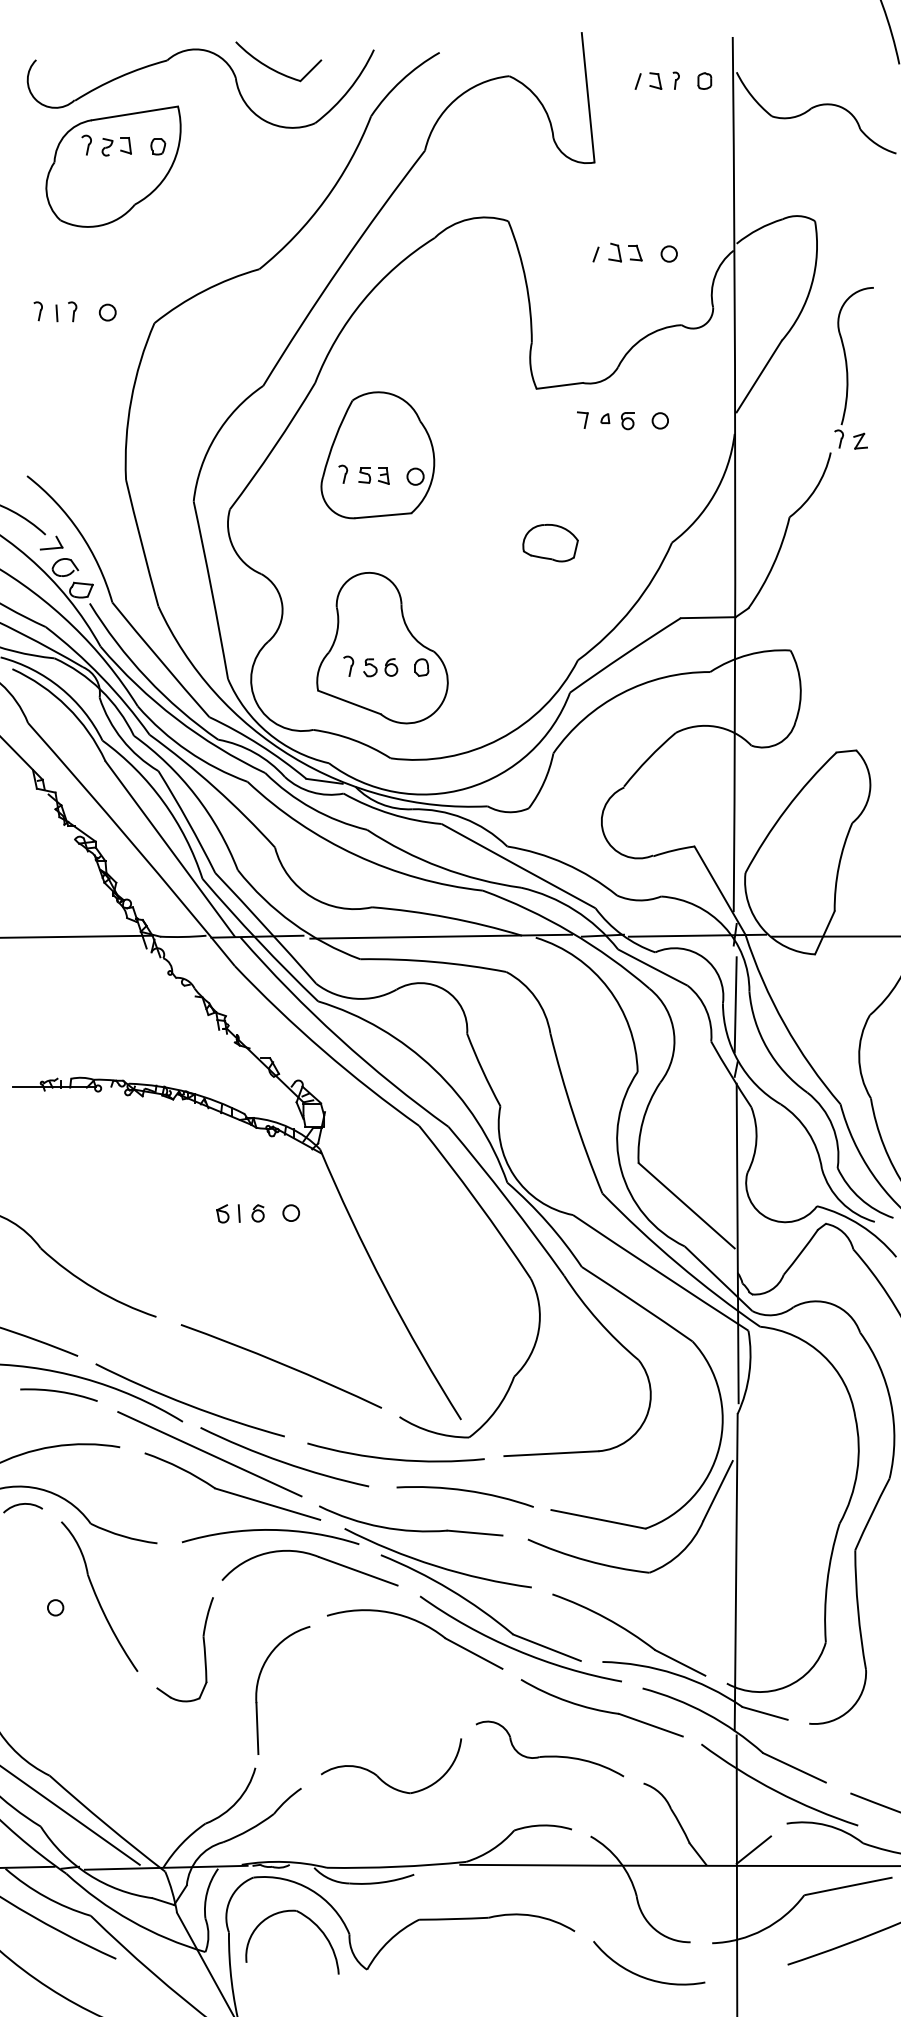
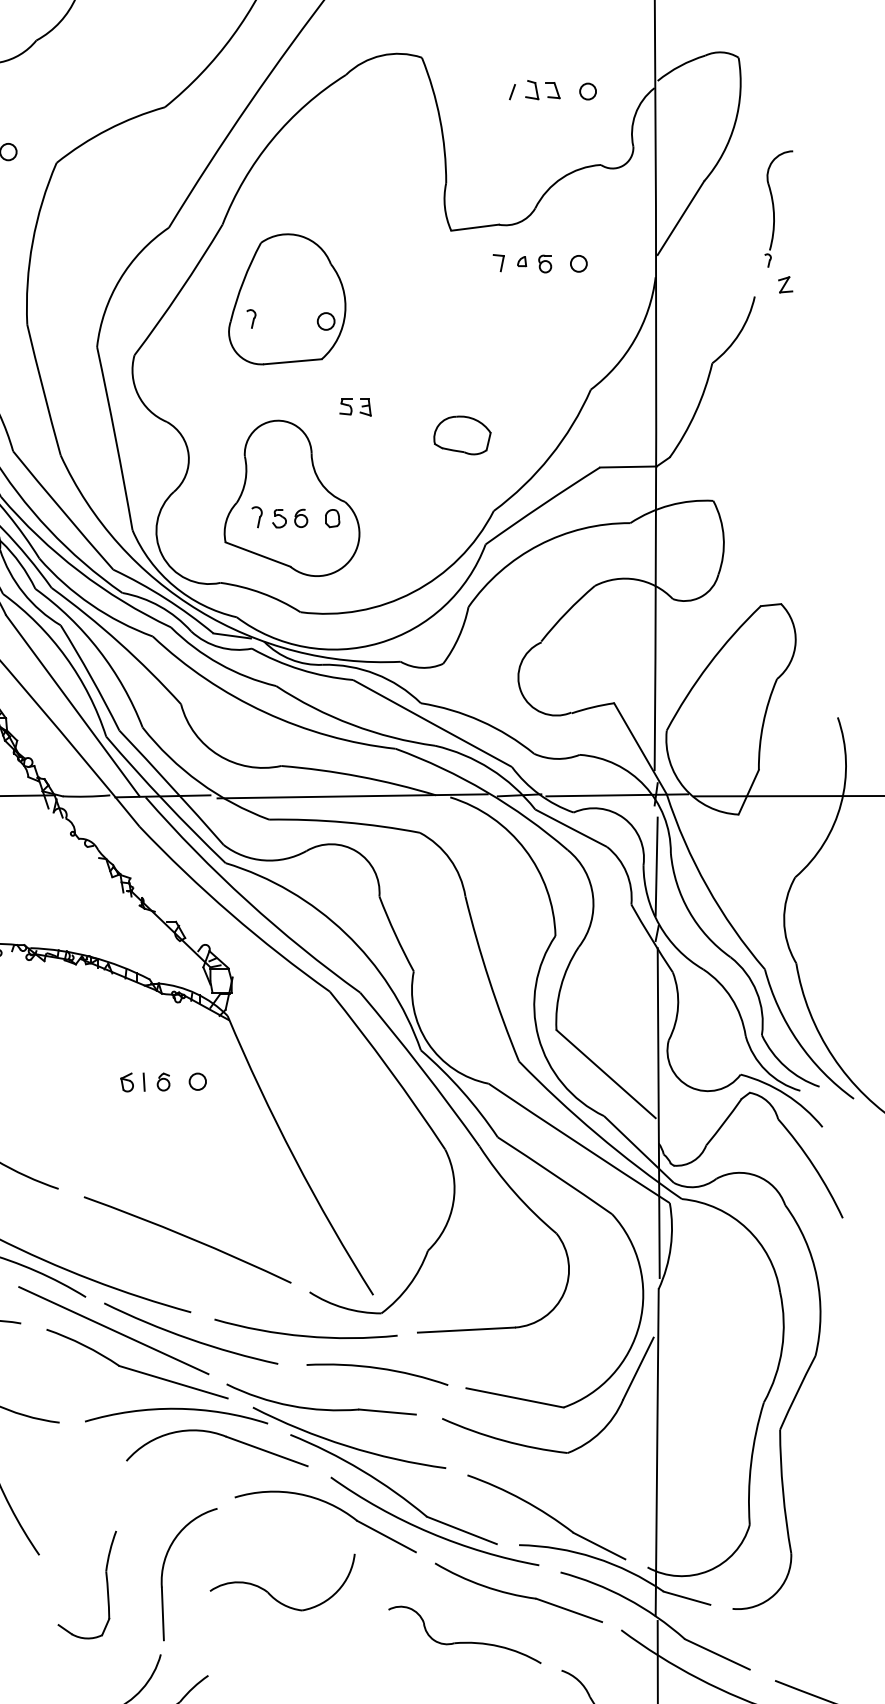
part: (853, 367) -> (778, 208), size x0.7
part: (373, 475) -> (355, 406), moved
part: (550, 542) -> (462, 434), moved
part: (203, 1649) -> (106, 1584), moved
part: (380, 1777) -> (271, 1594), moved

